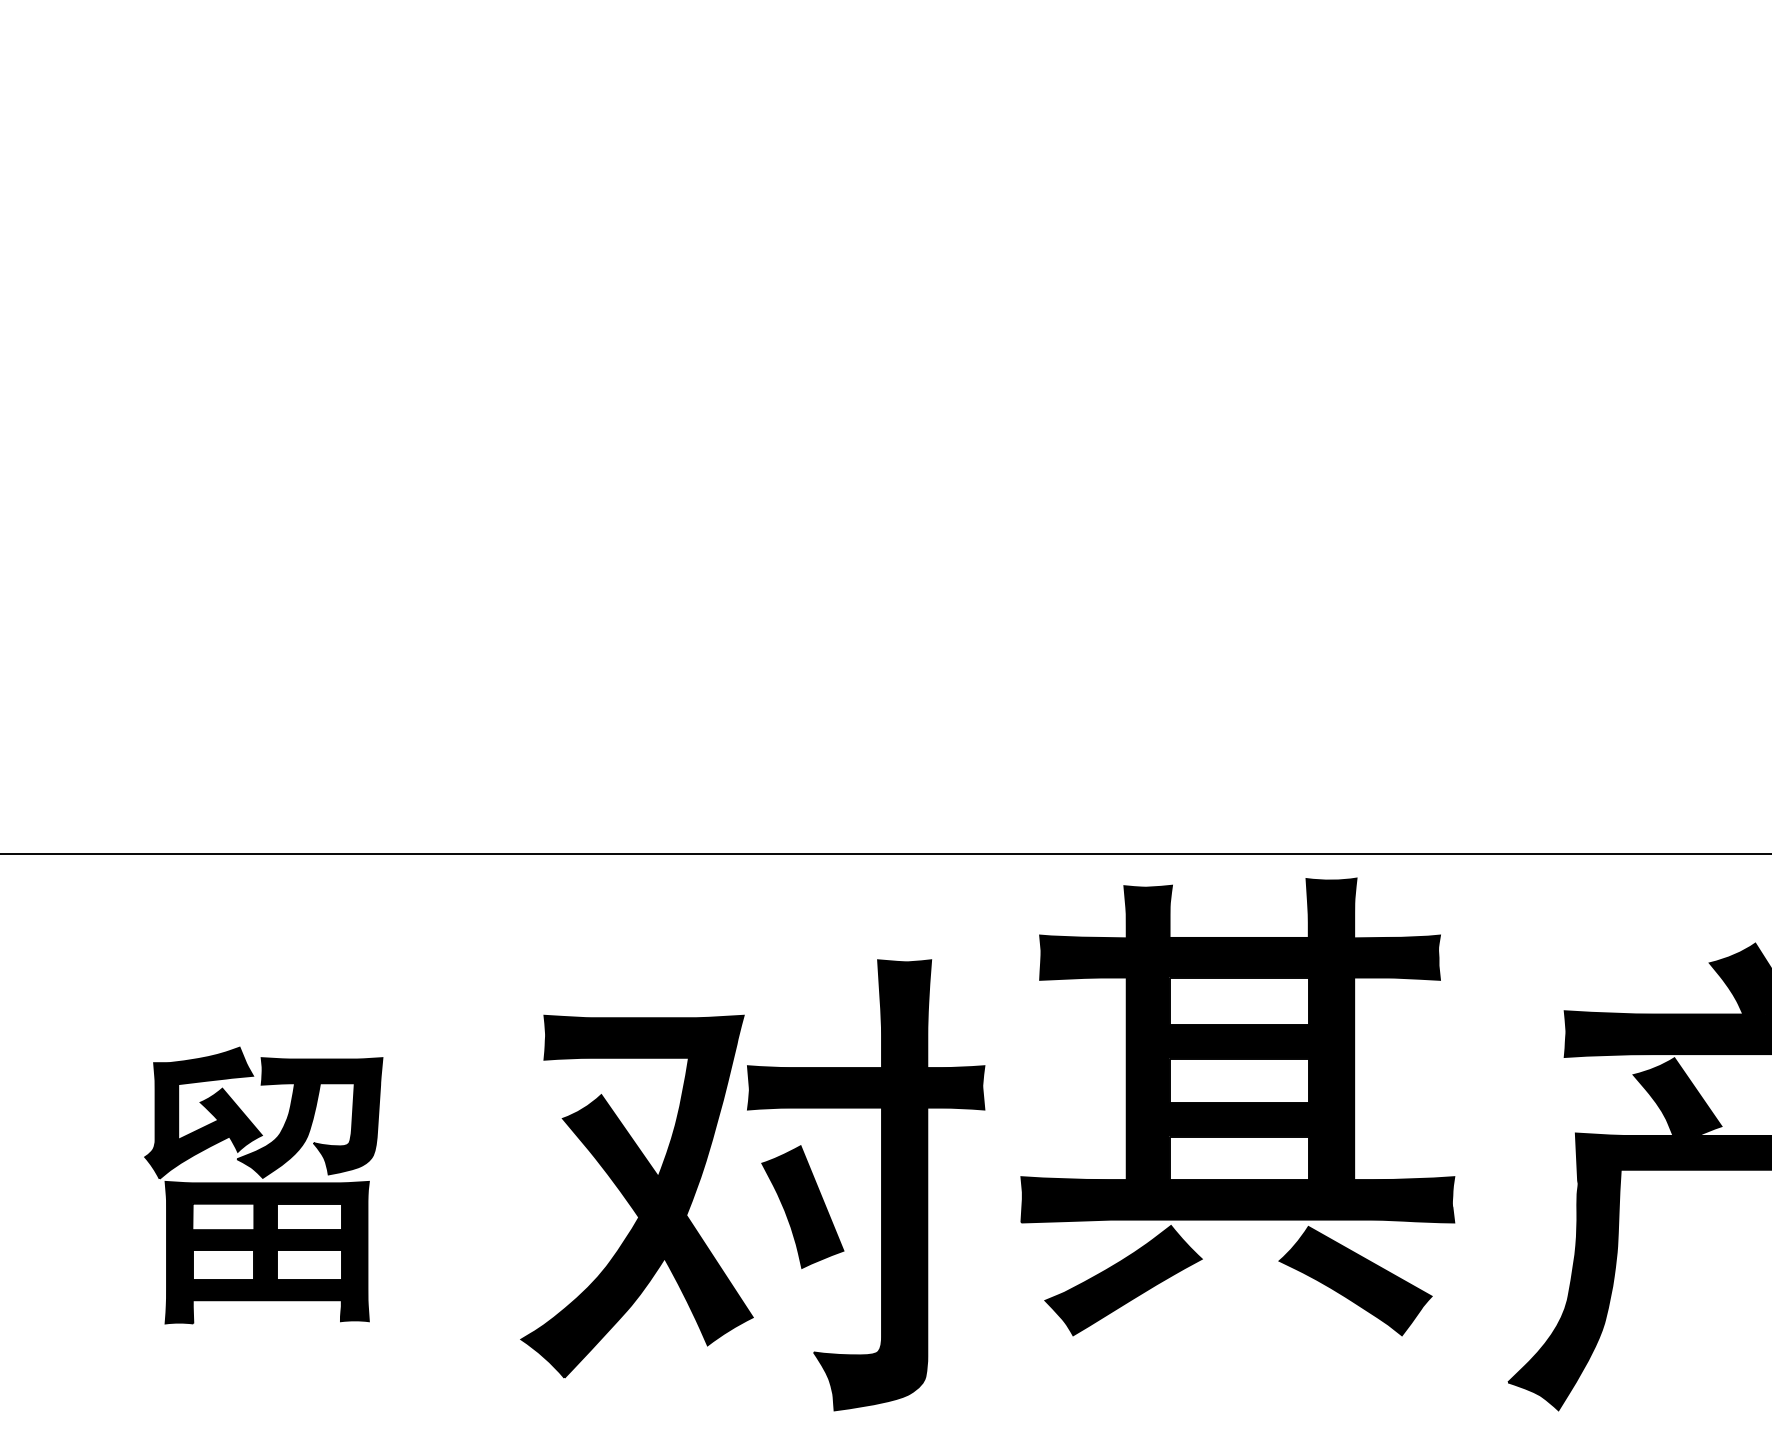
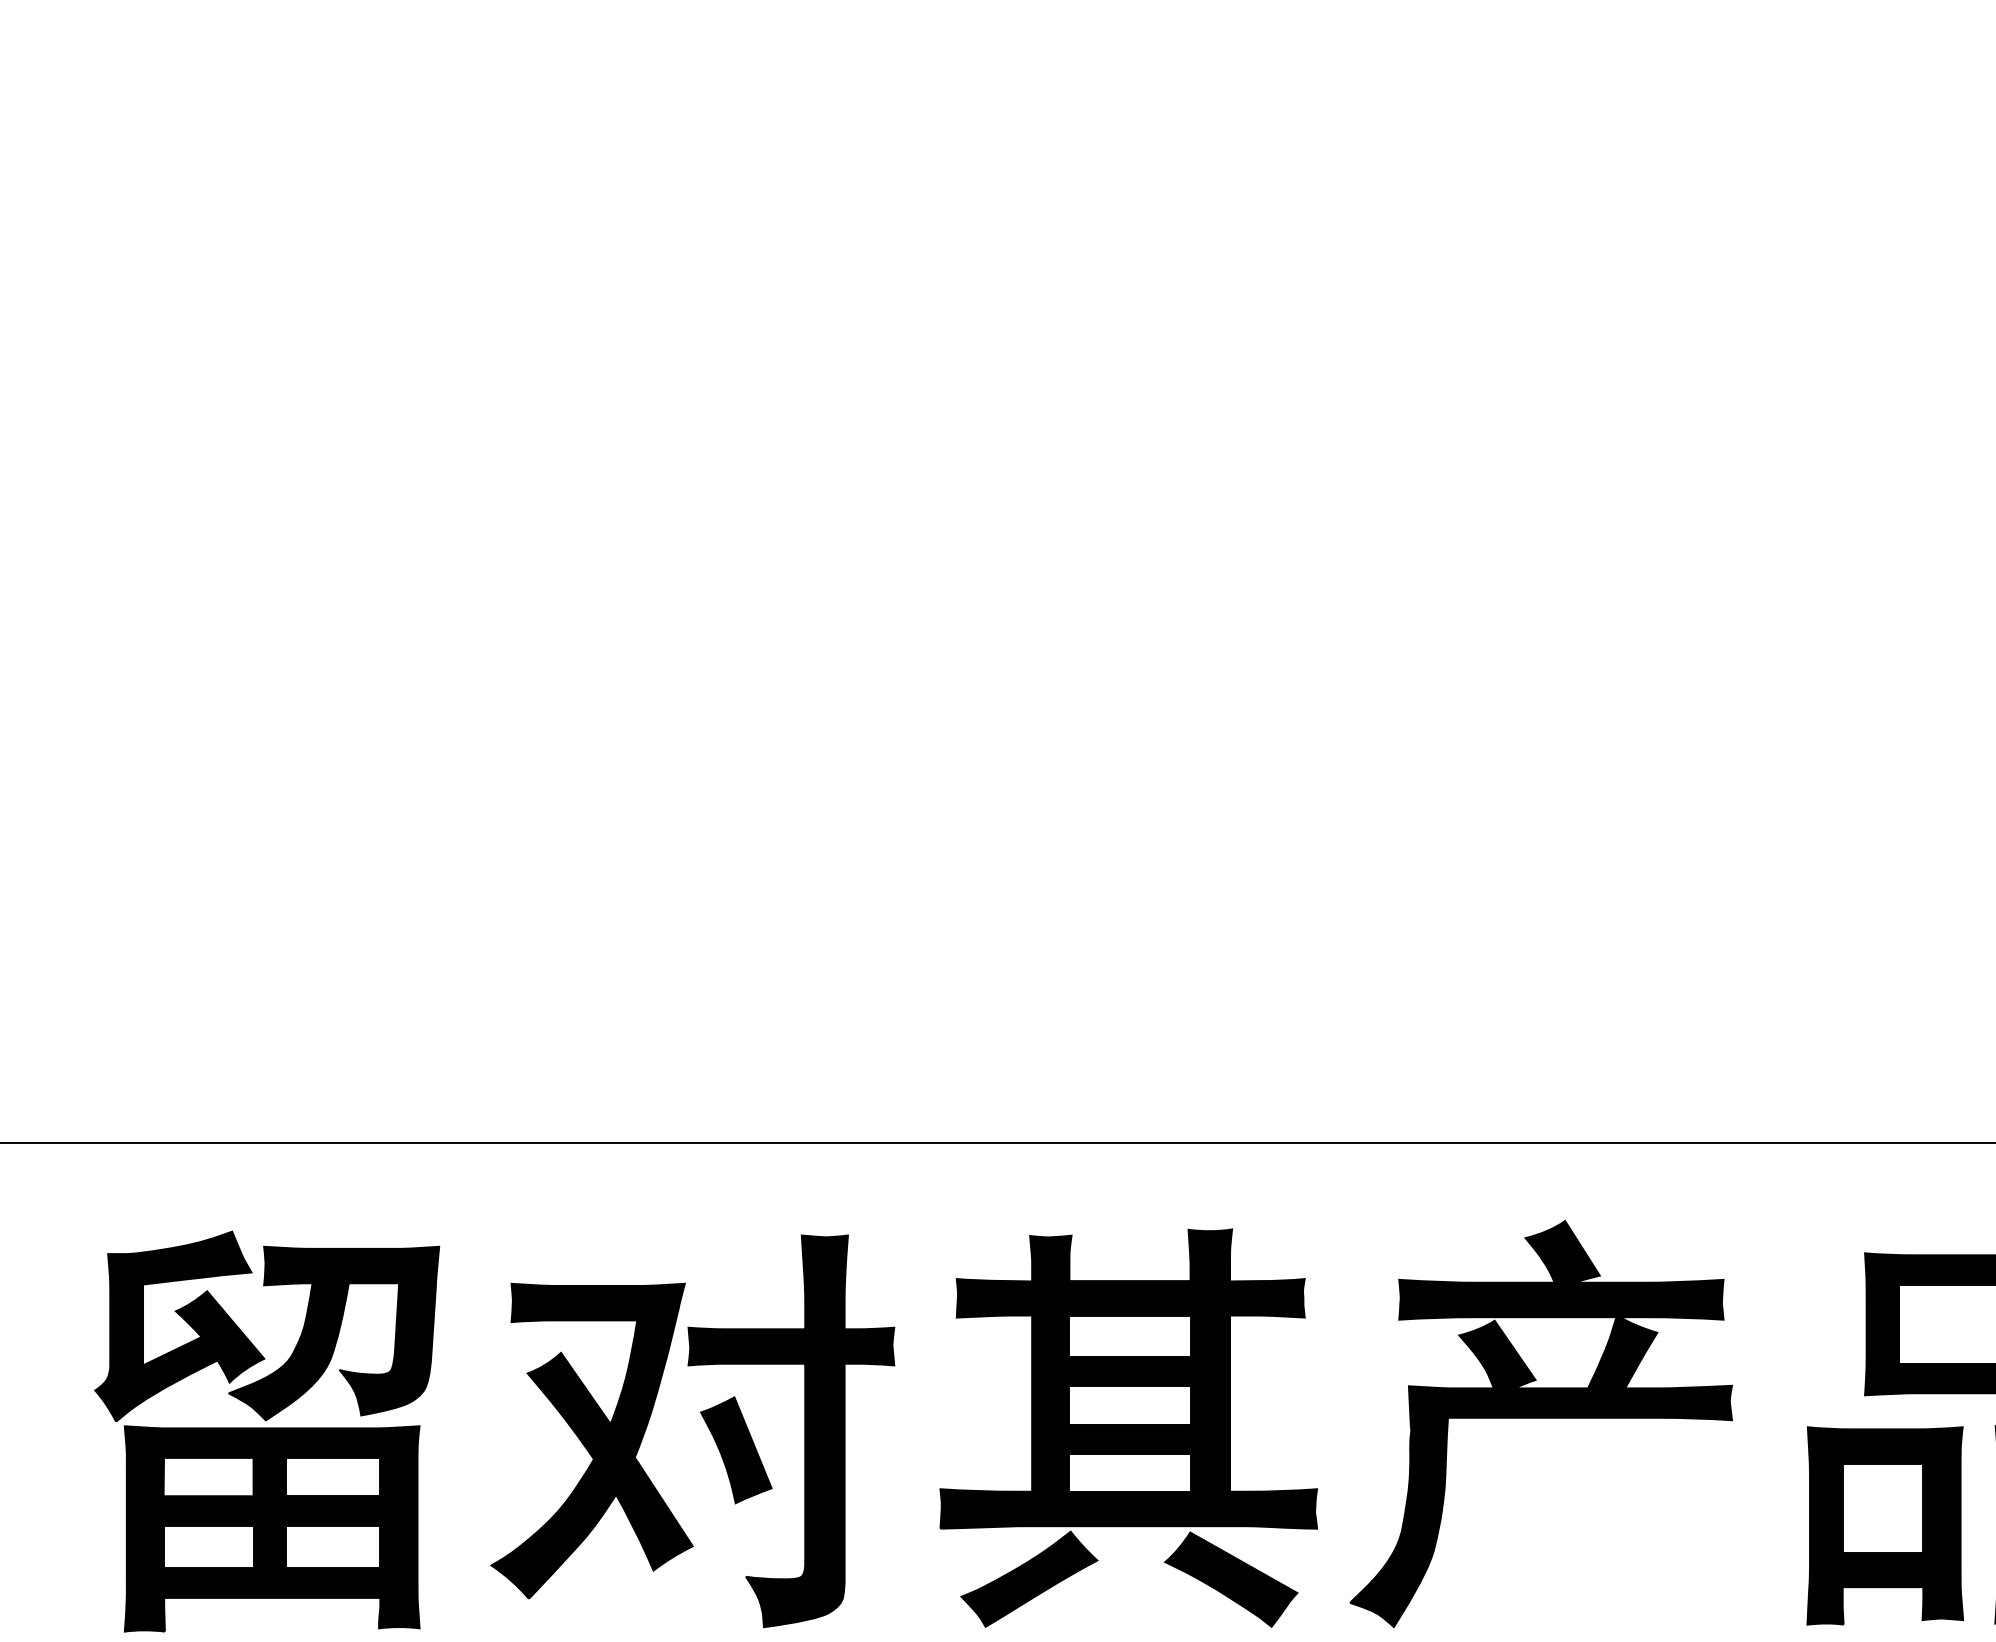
part: (1237, 1106) -> (1128, 1427), moved
part: (264, 1185) -> (267, 1431), size x1.67

